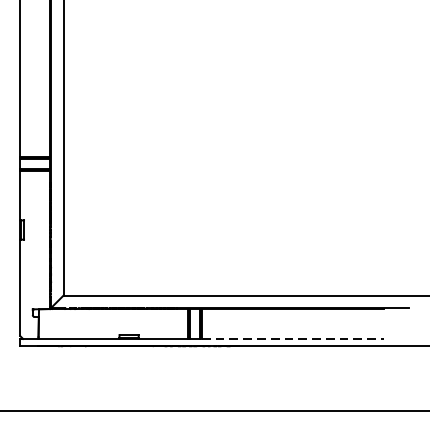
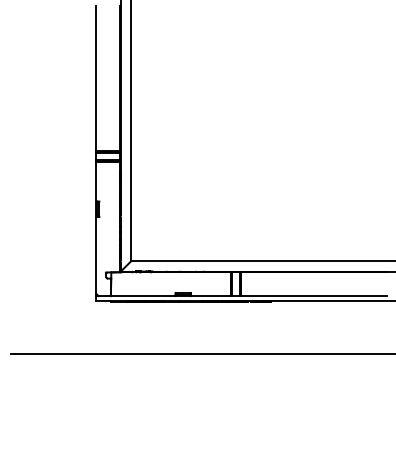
line: (292, 339) -> (313, 296), dashed -> solid

